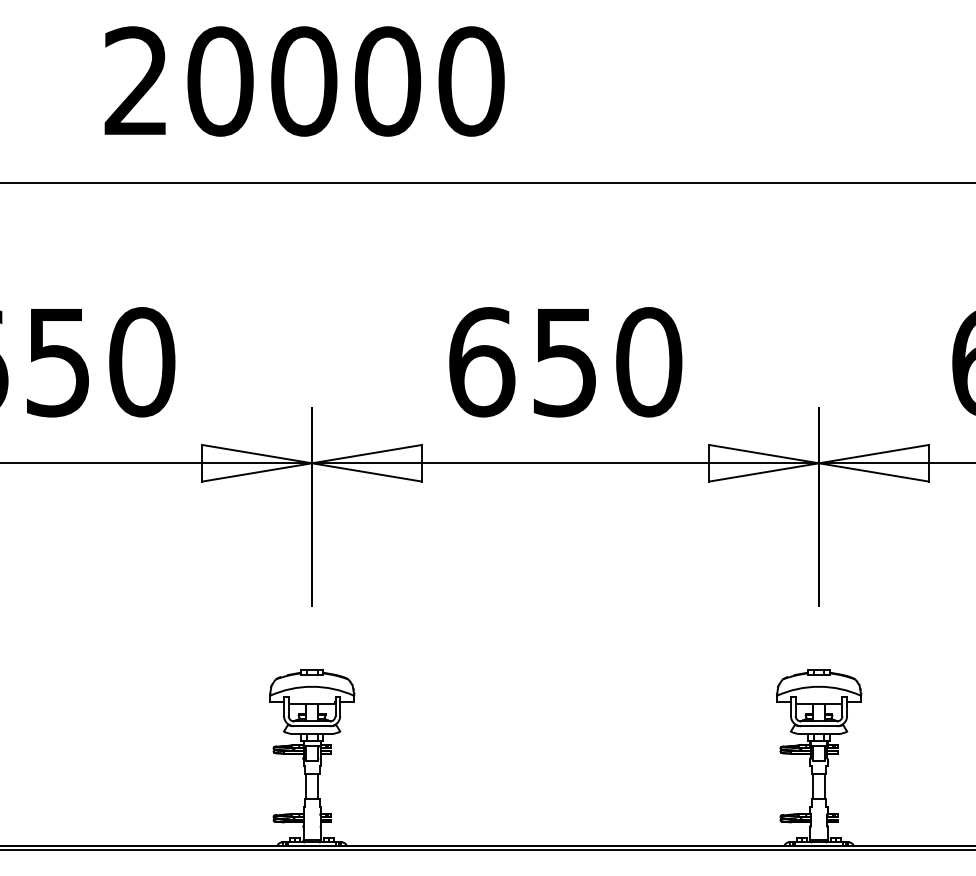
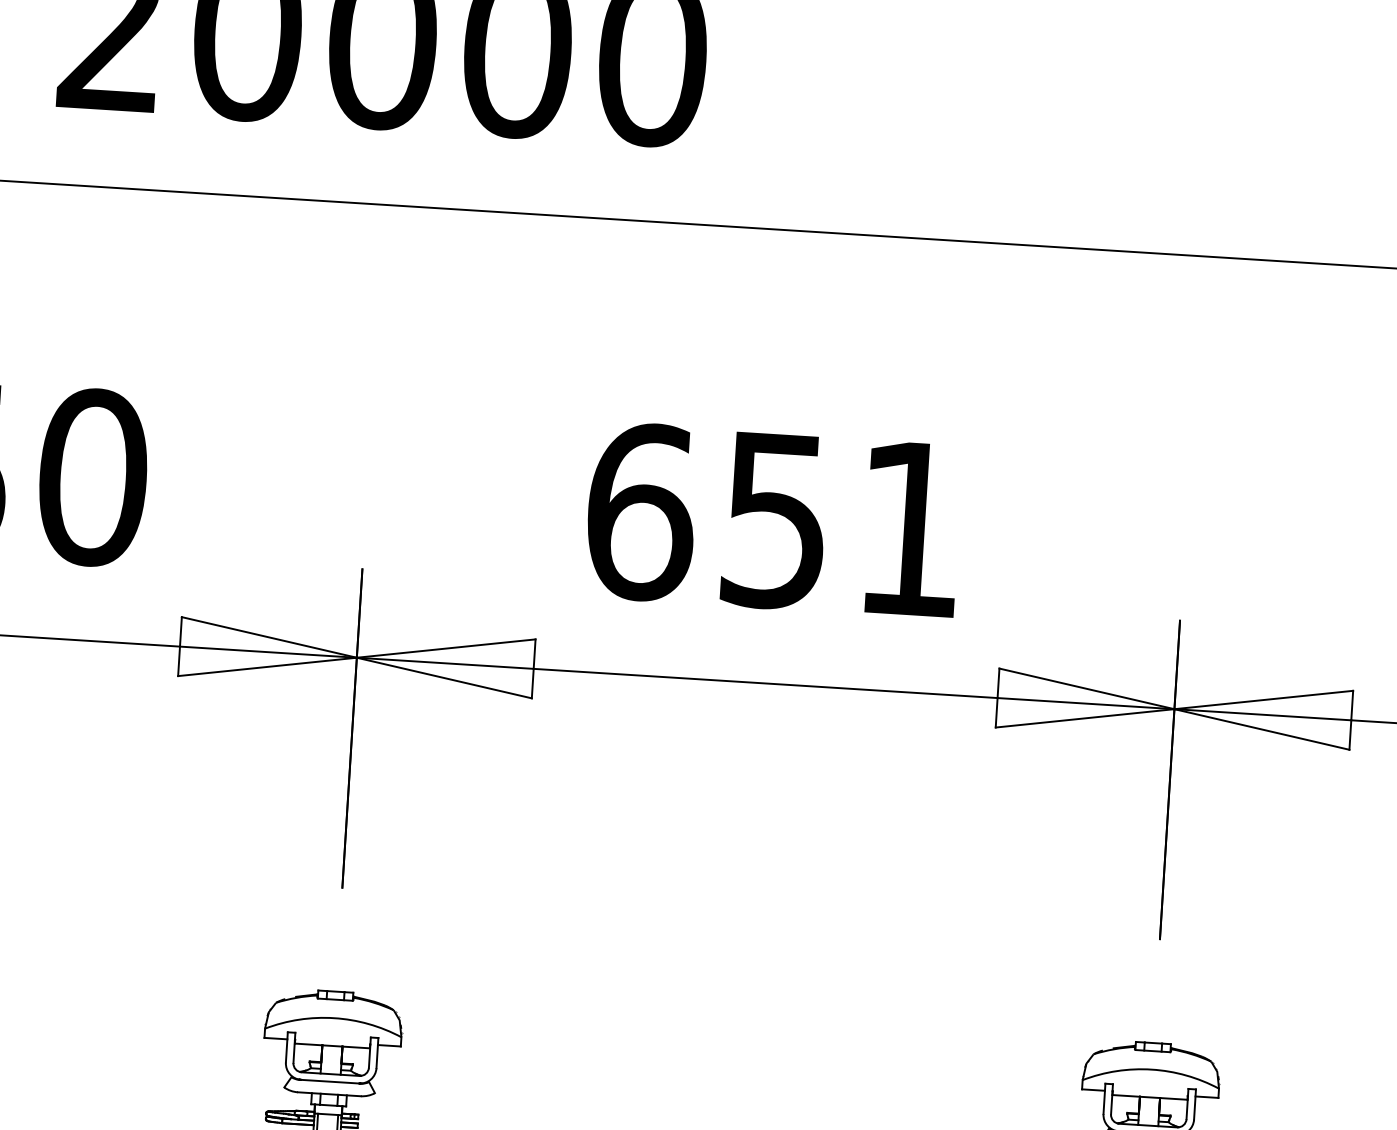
text: (649, 362) -> (911, 529), 650 -> 651

